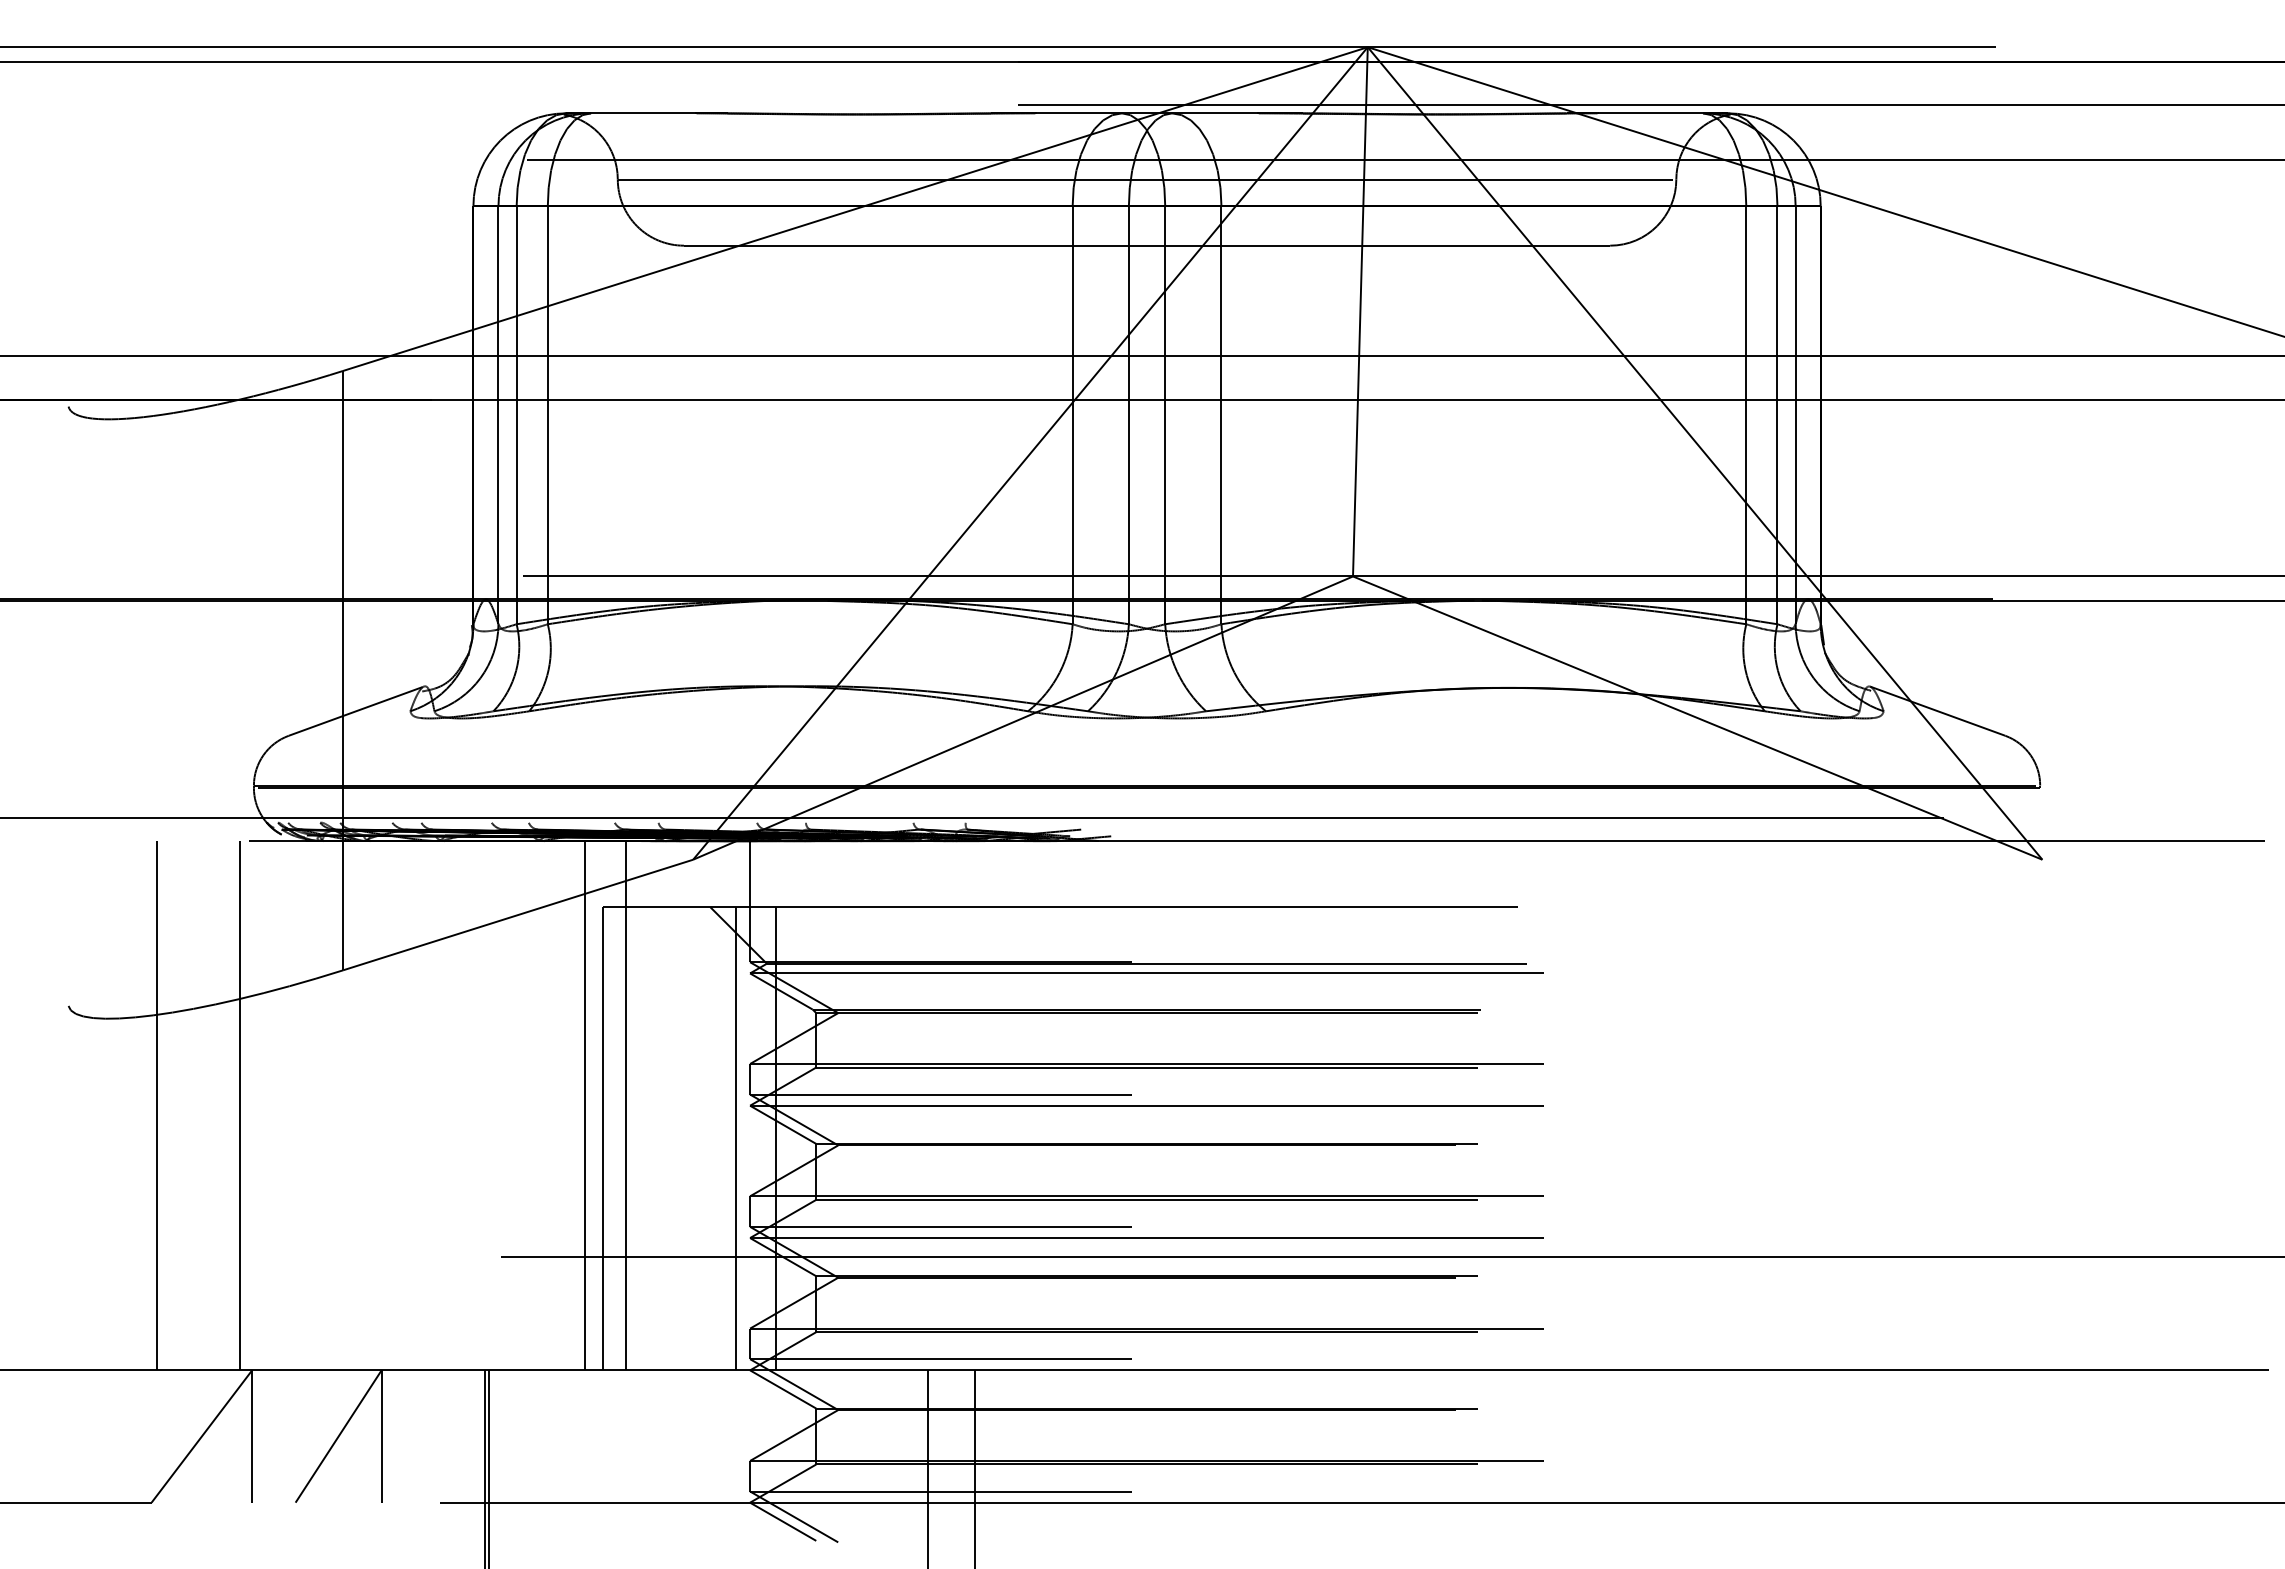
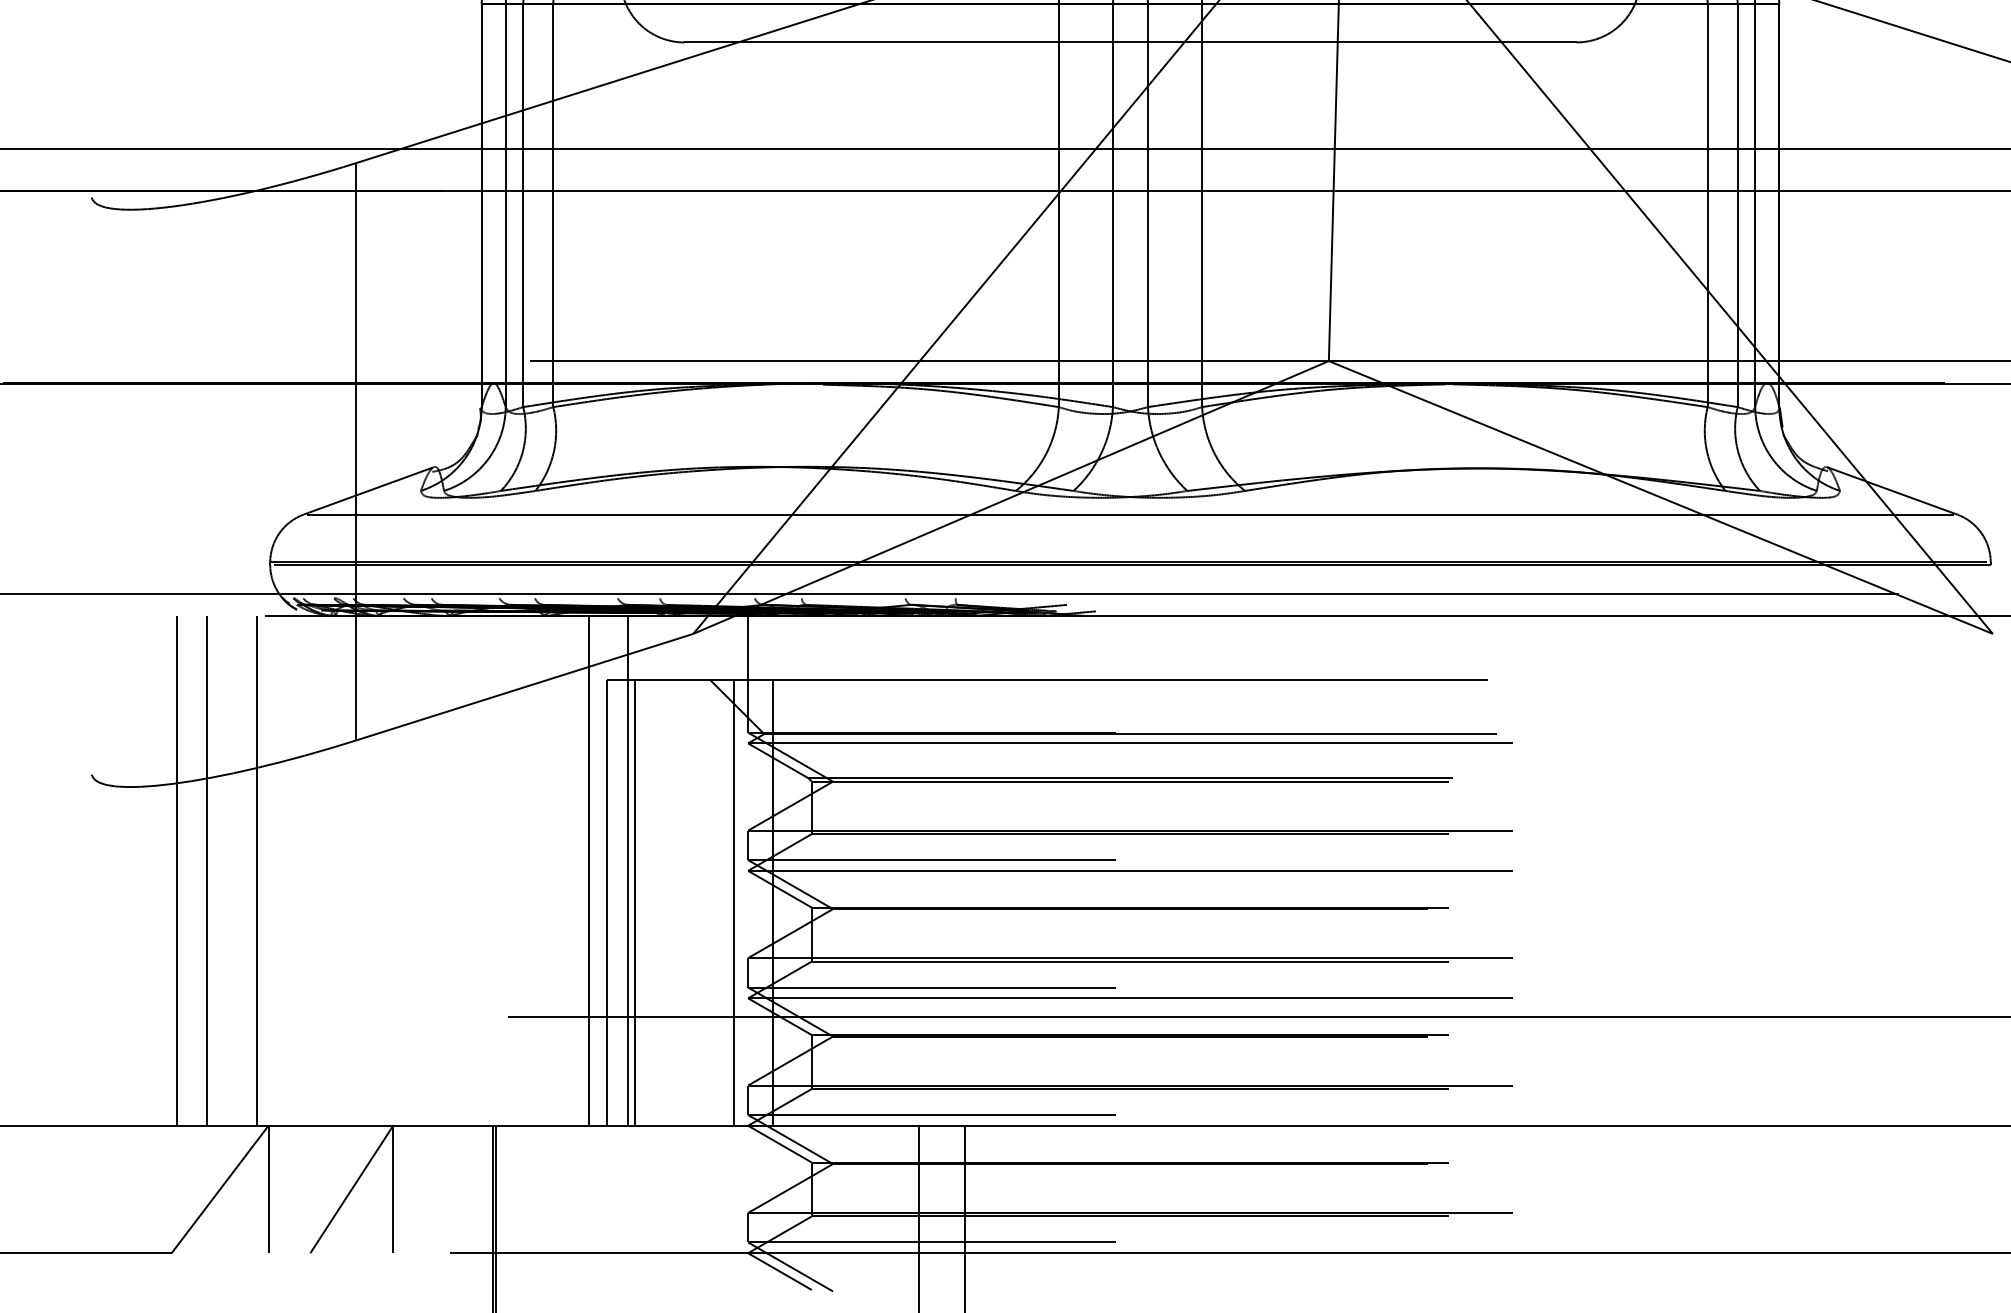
line: (1146, 735) -> (1129, 514), added
line: (188, 1105) -> (207, 870), added
line: (633, 1138) -> (635, 902), added

